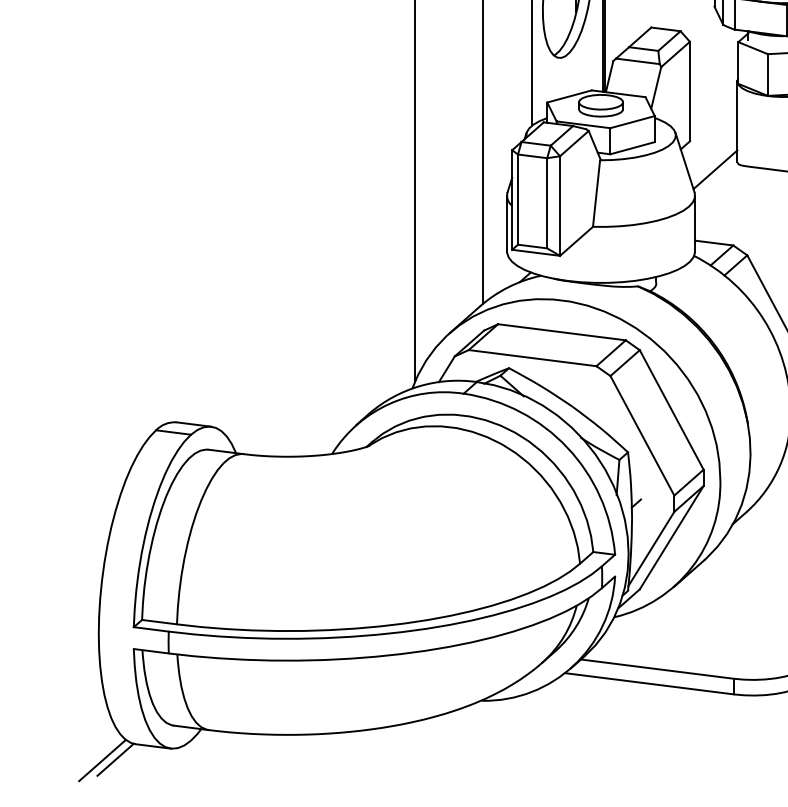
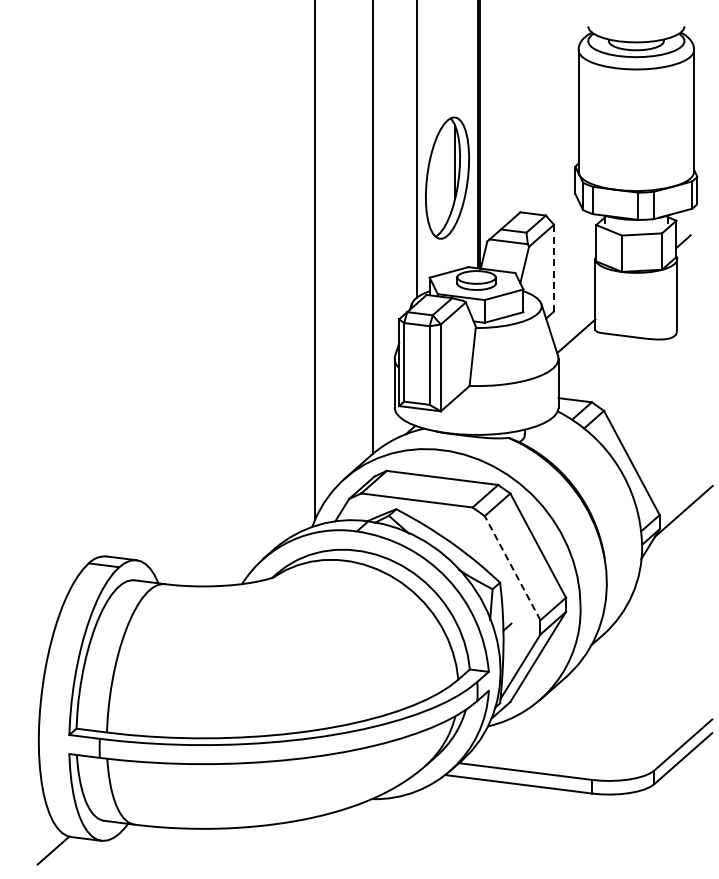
line: (690, 90) -> (554, 267), solid -> dashed
line: (642, 435) -> (512, 567), solid -> dashed
line: (101, 760) -> (41, 851), removed

